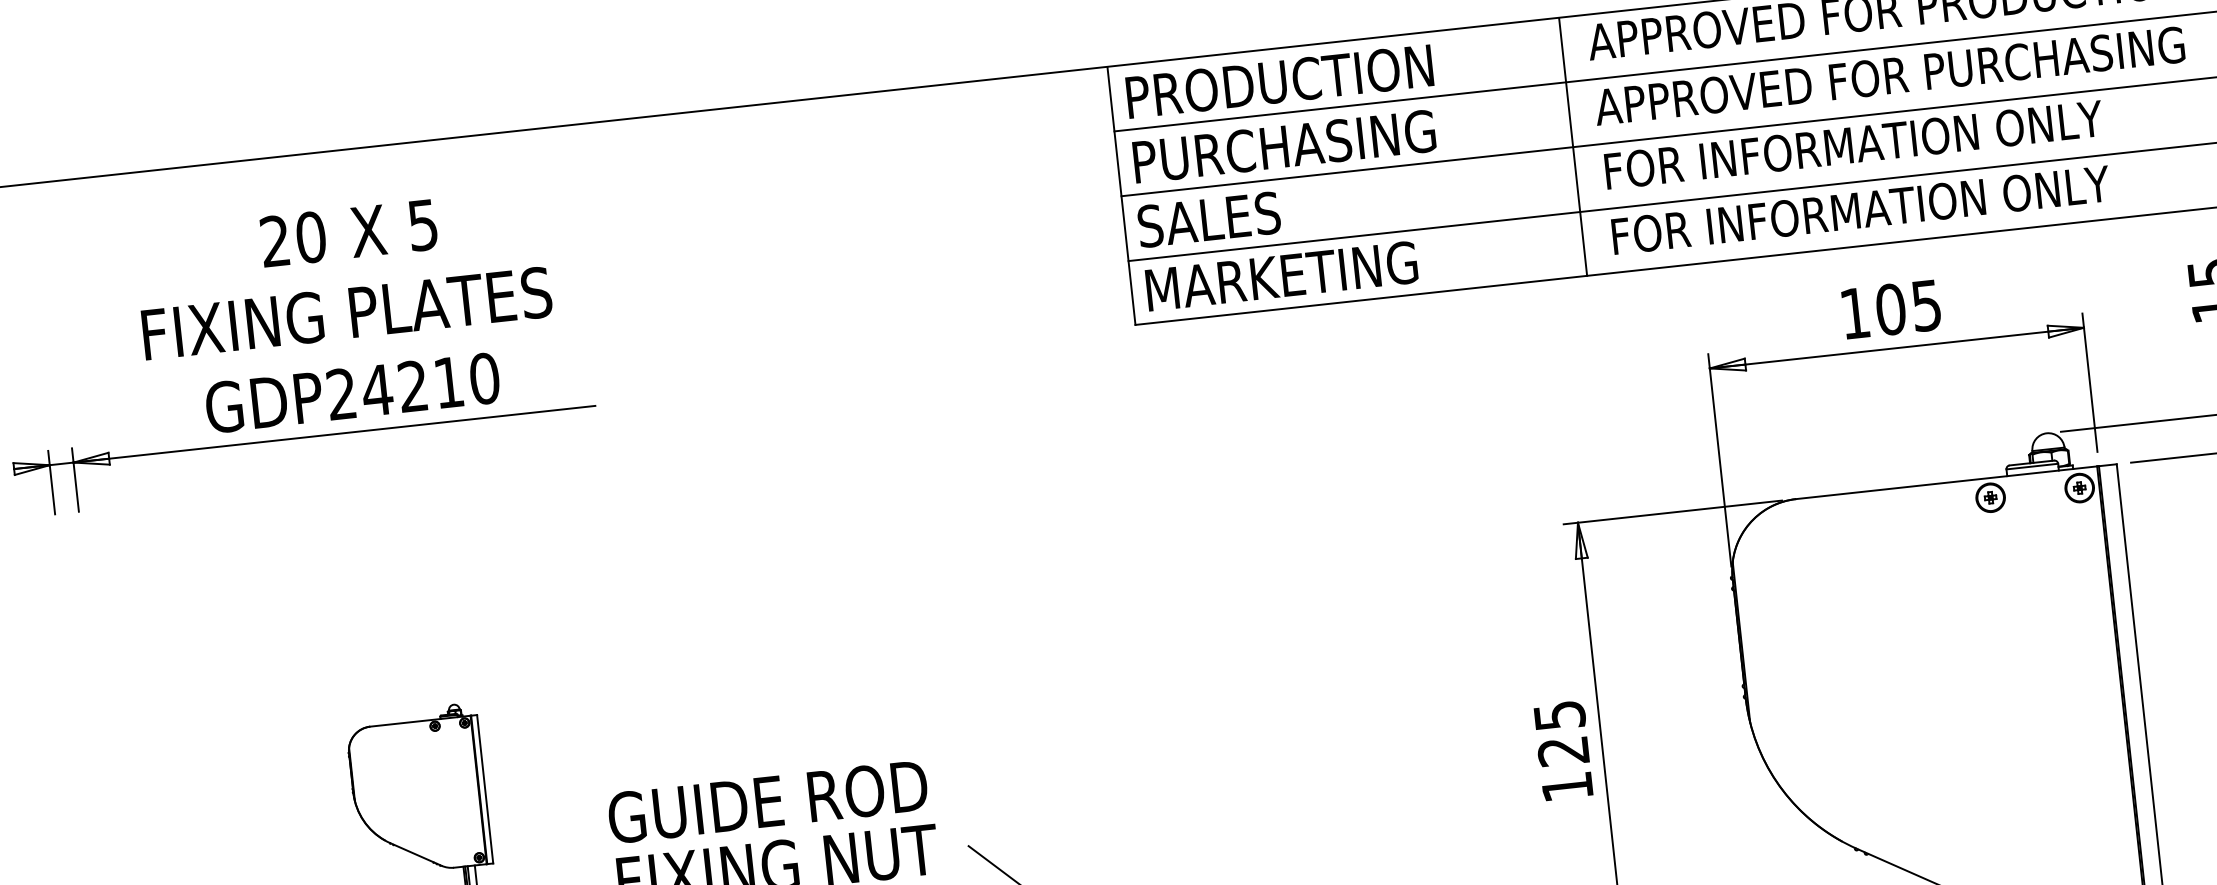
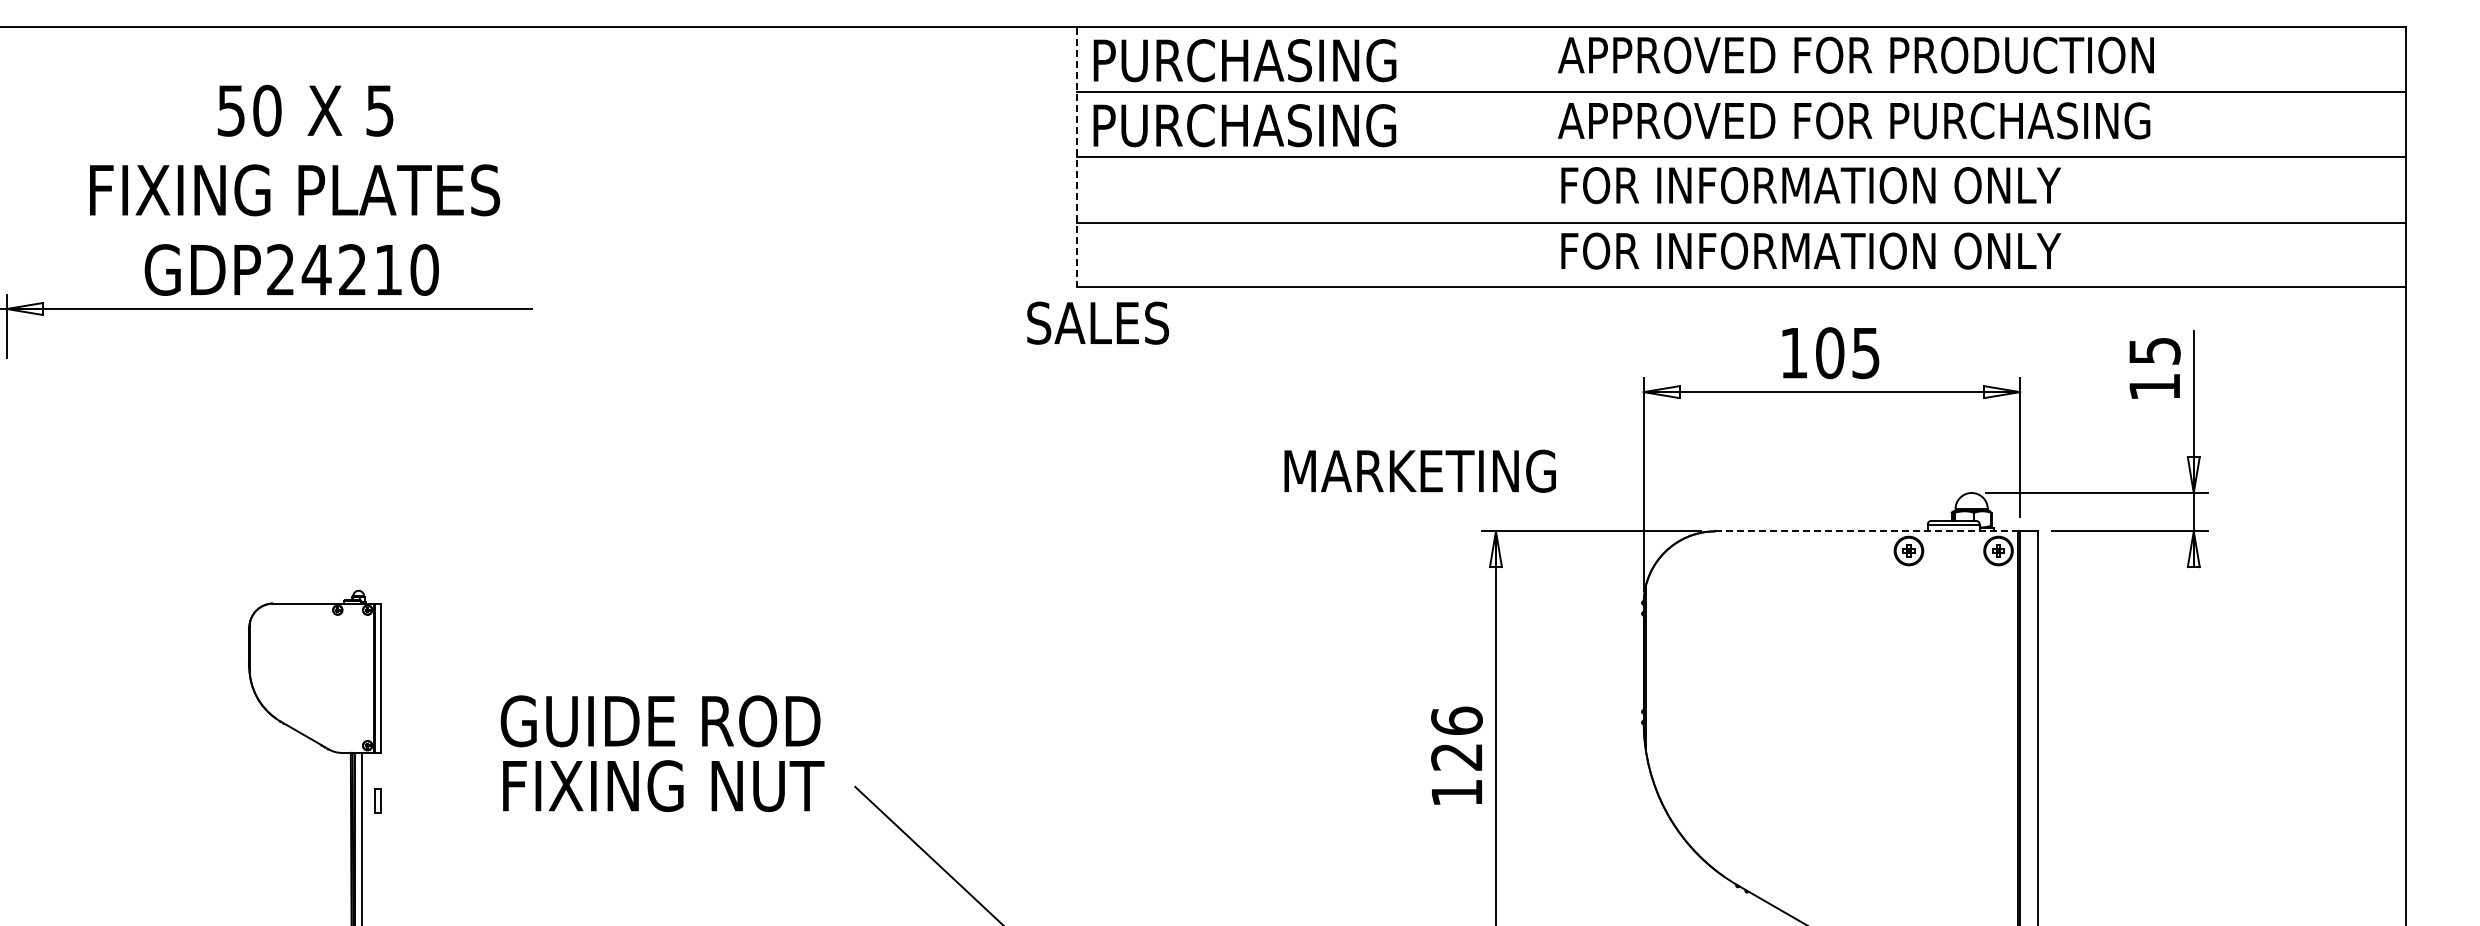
text: (1293, 80) -> (1260, 60), PRODUCTION -> PURCHASING
line: (1572, 146) -> (1531, 156), removed
line: (1121, 196) -> (1077, 157), solid -> dashed
text: (1209, 218) -> (1098, 322), moved
text: (274, 241) -> (230, 110), 20 -> 50
text: (1281, 275) -> (1419, 470), moved
line: (1947, 482) -> (1867, 531), solid -> dashed
text: (1559, 715) -> (1456, 720), 125 -> 126

